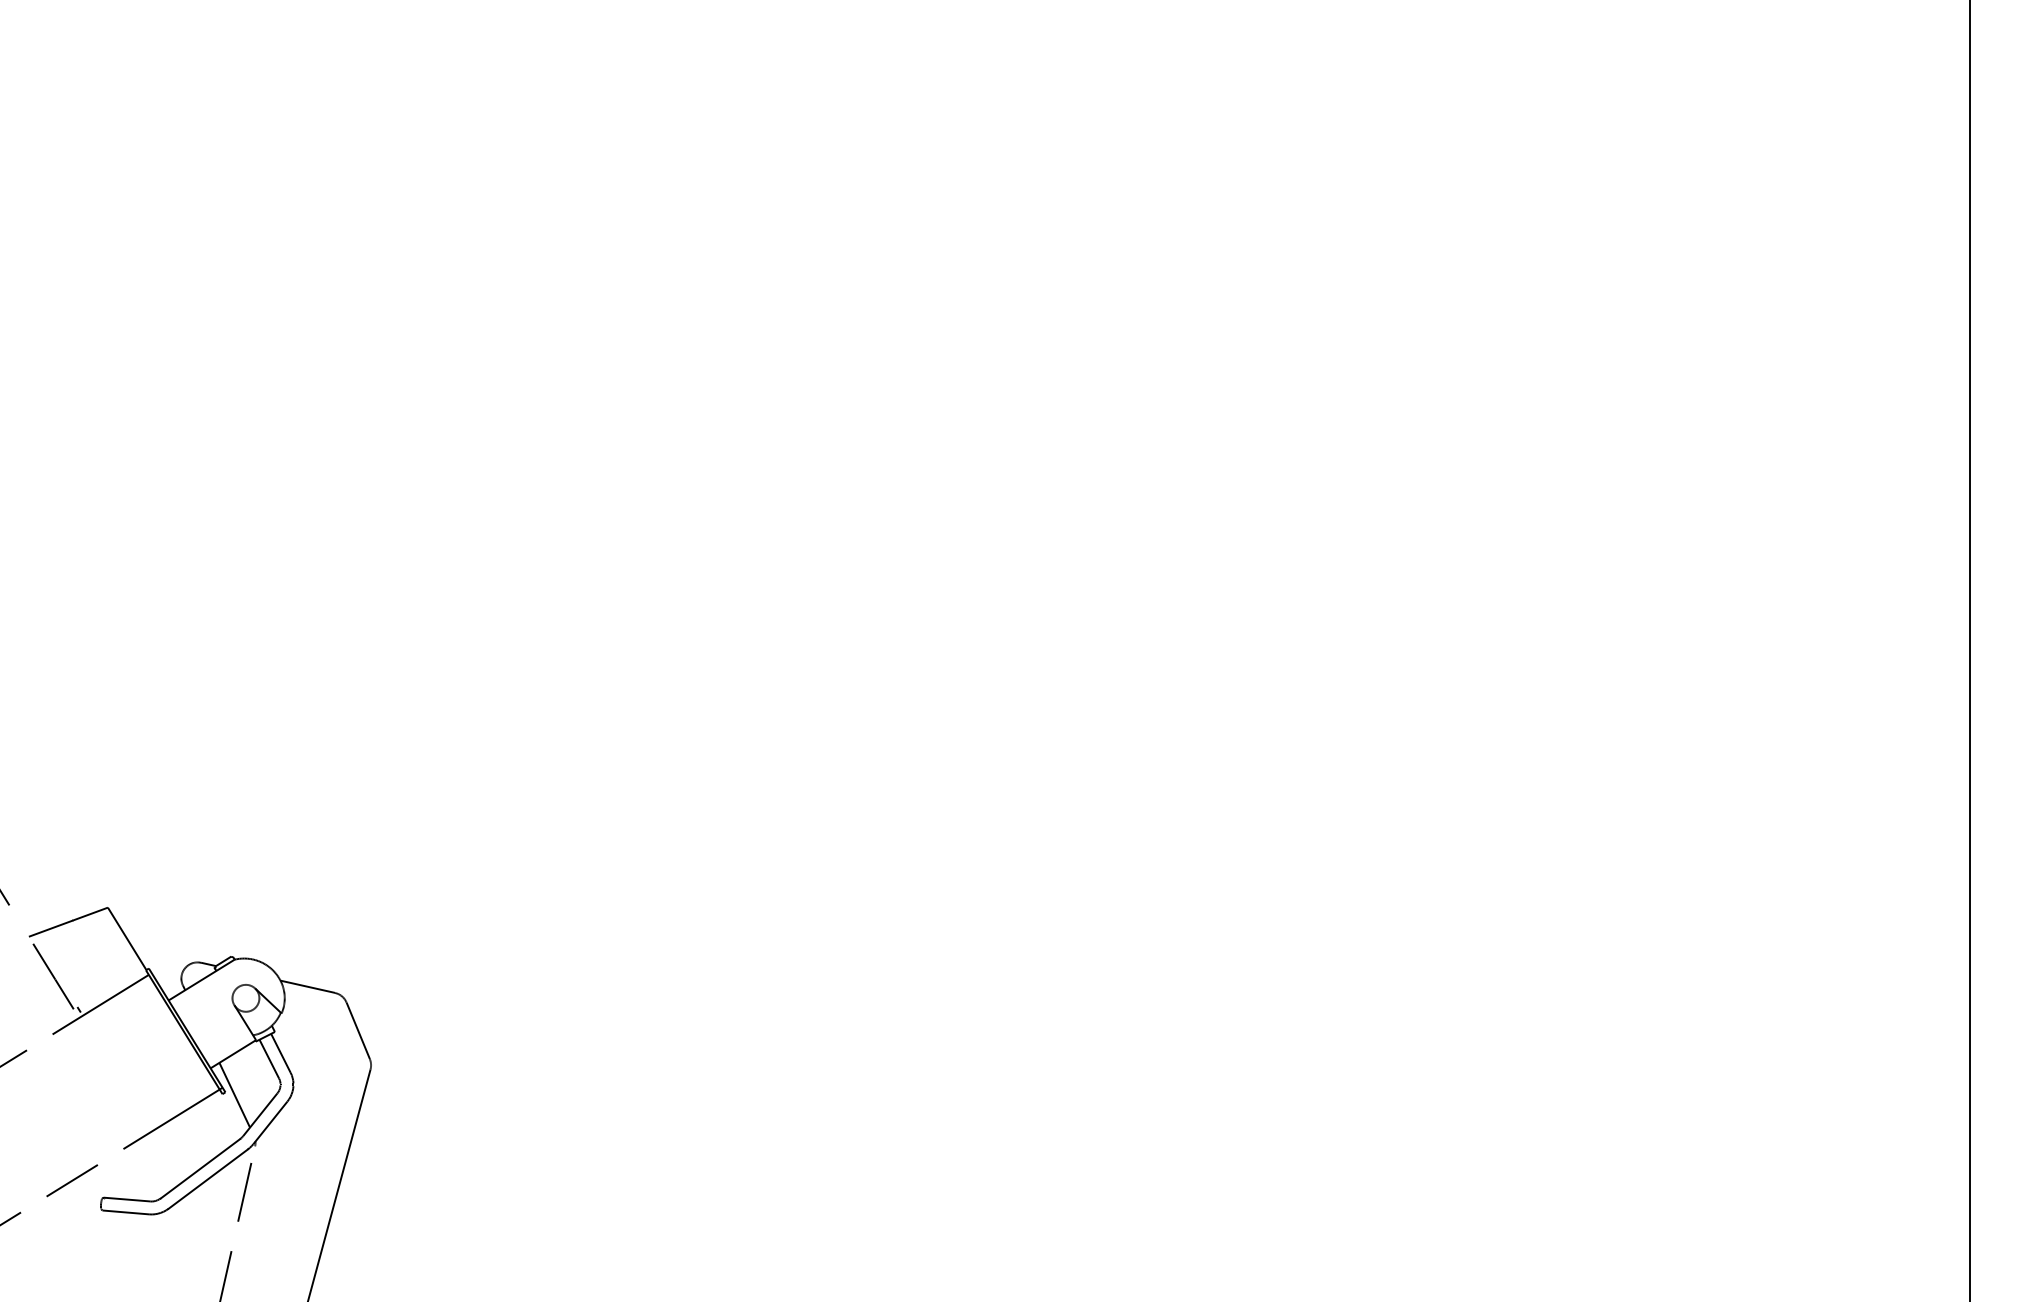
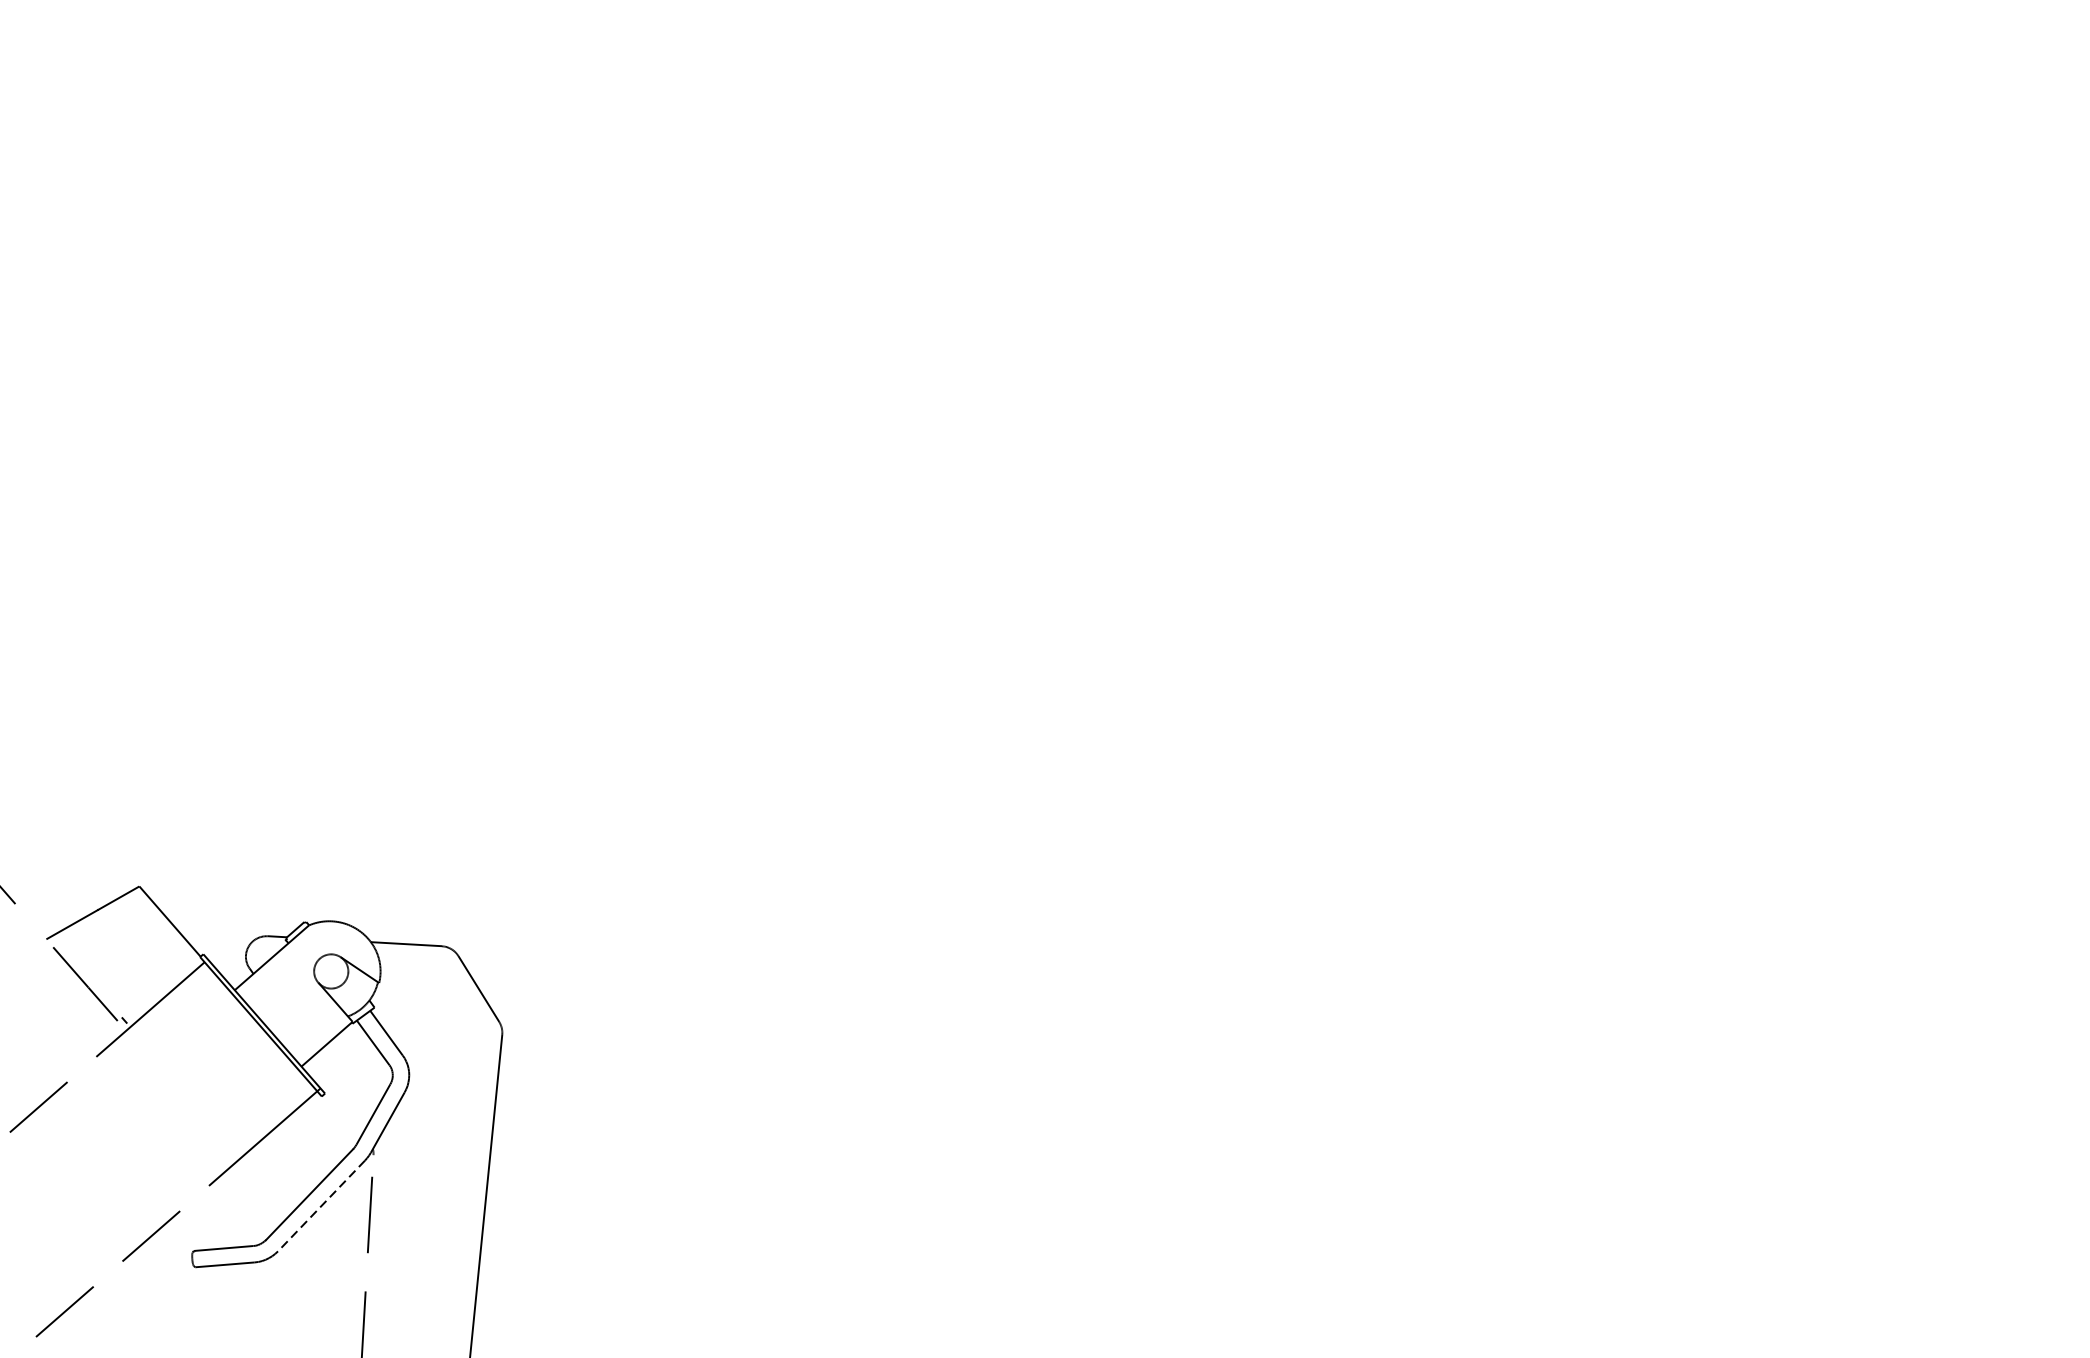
line: (234, 1094) -> (336, 1094), removed
line: (207, 1179) -> (320, 1206), solid -> dashed

